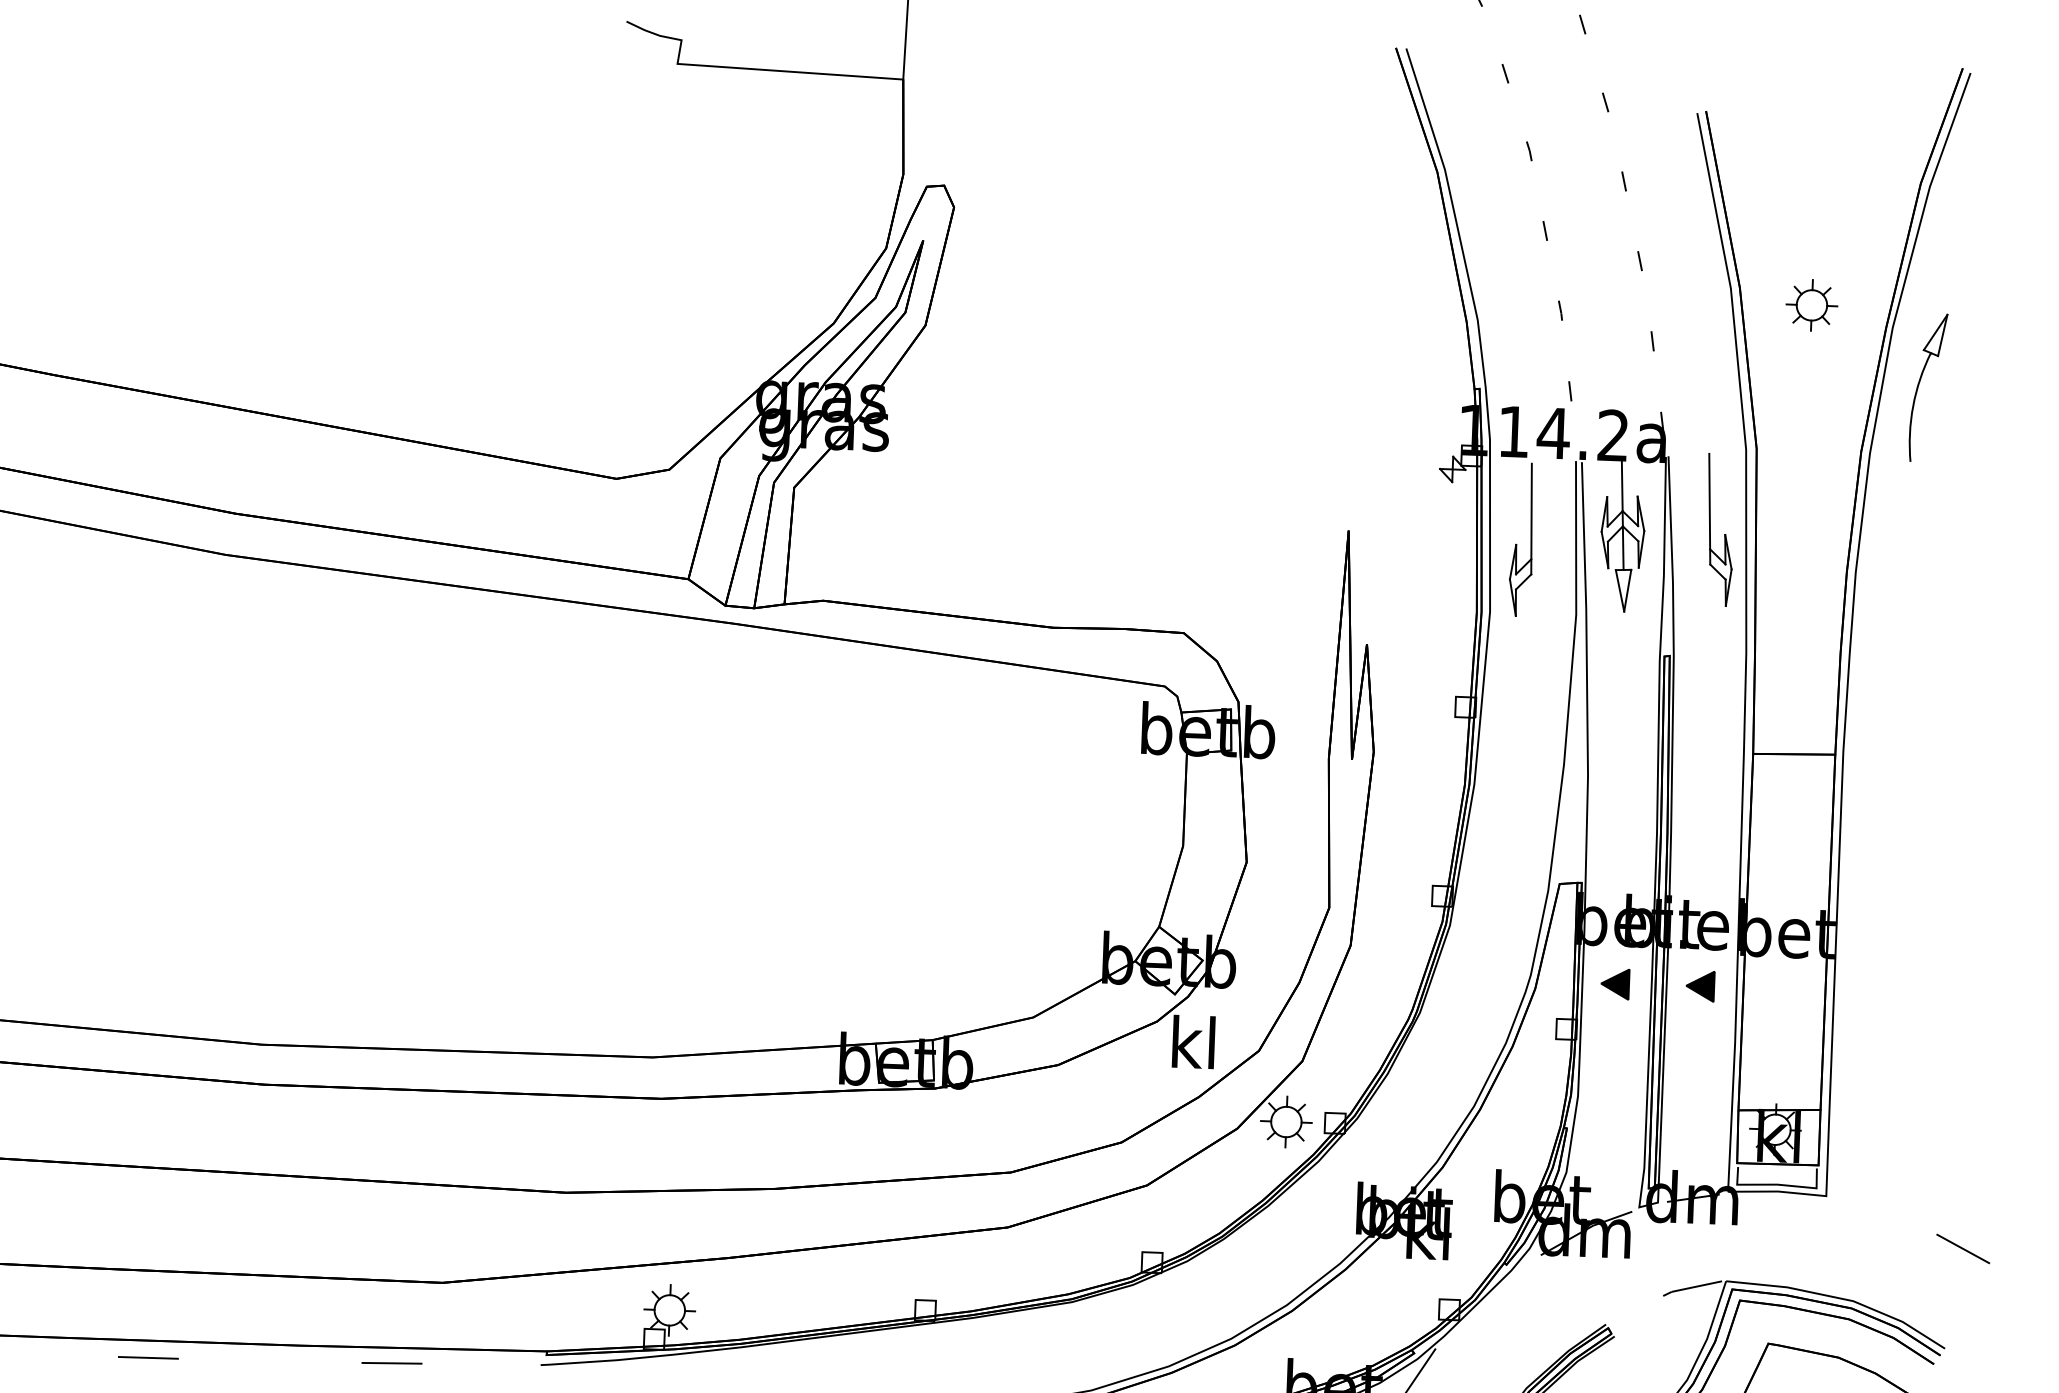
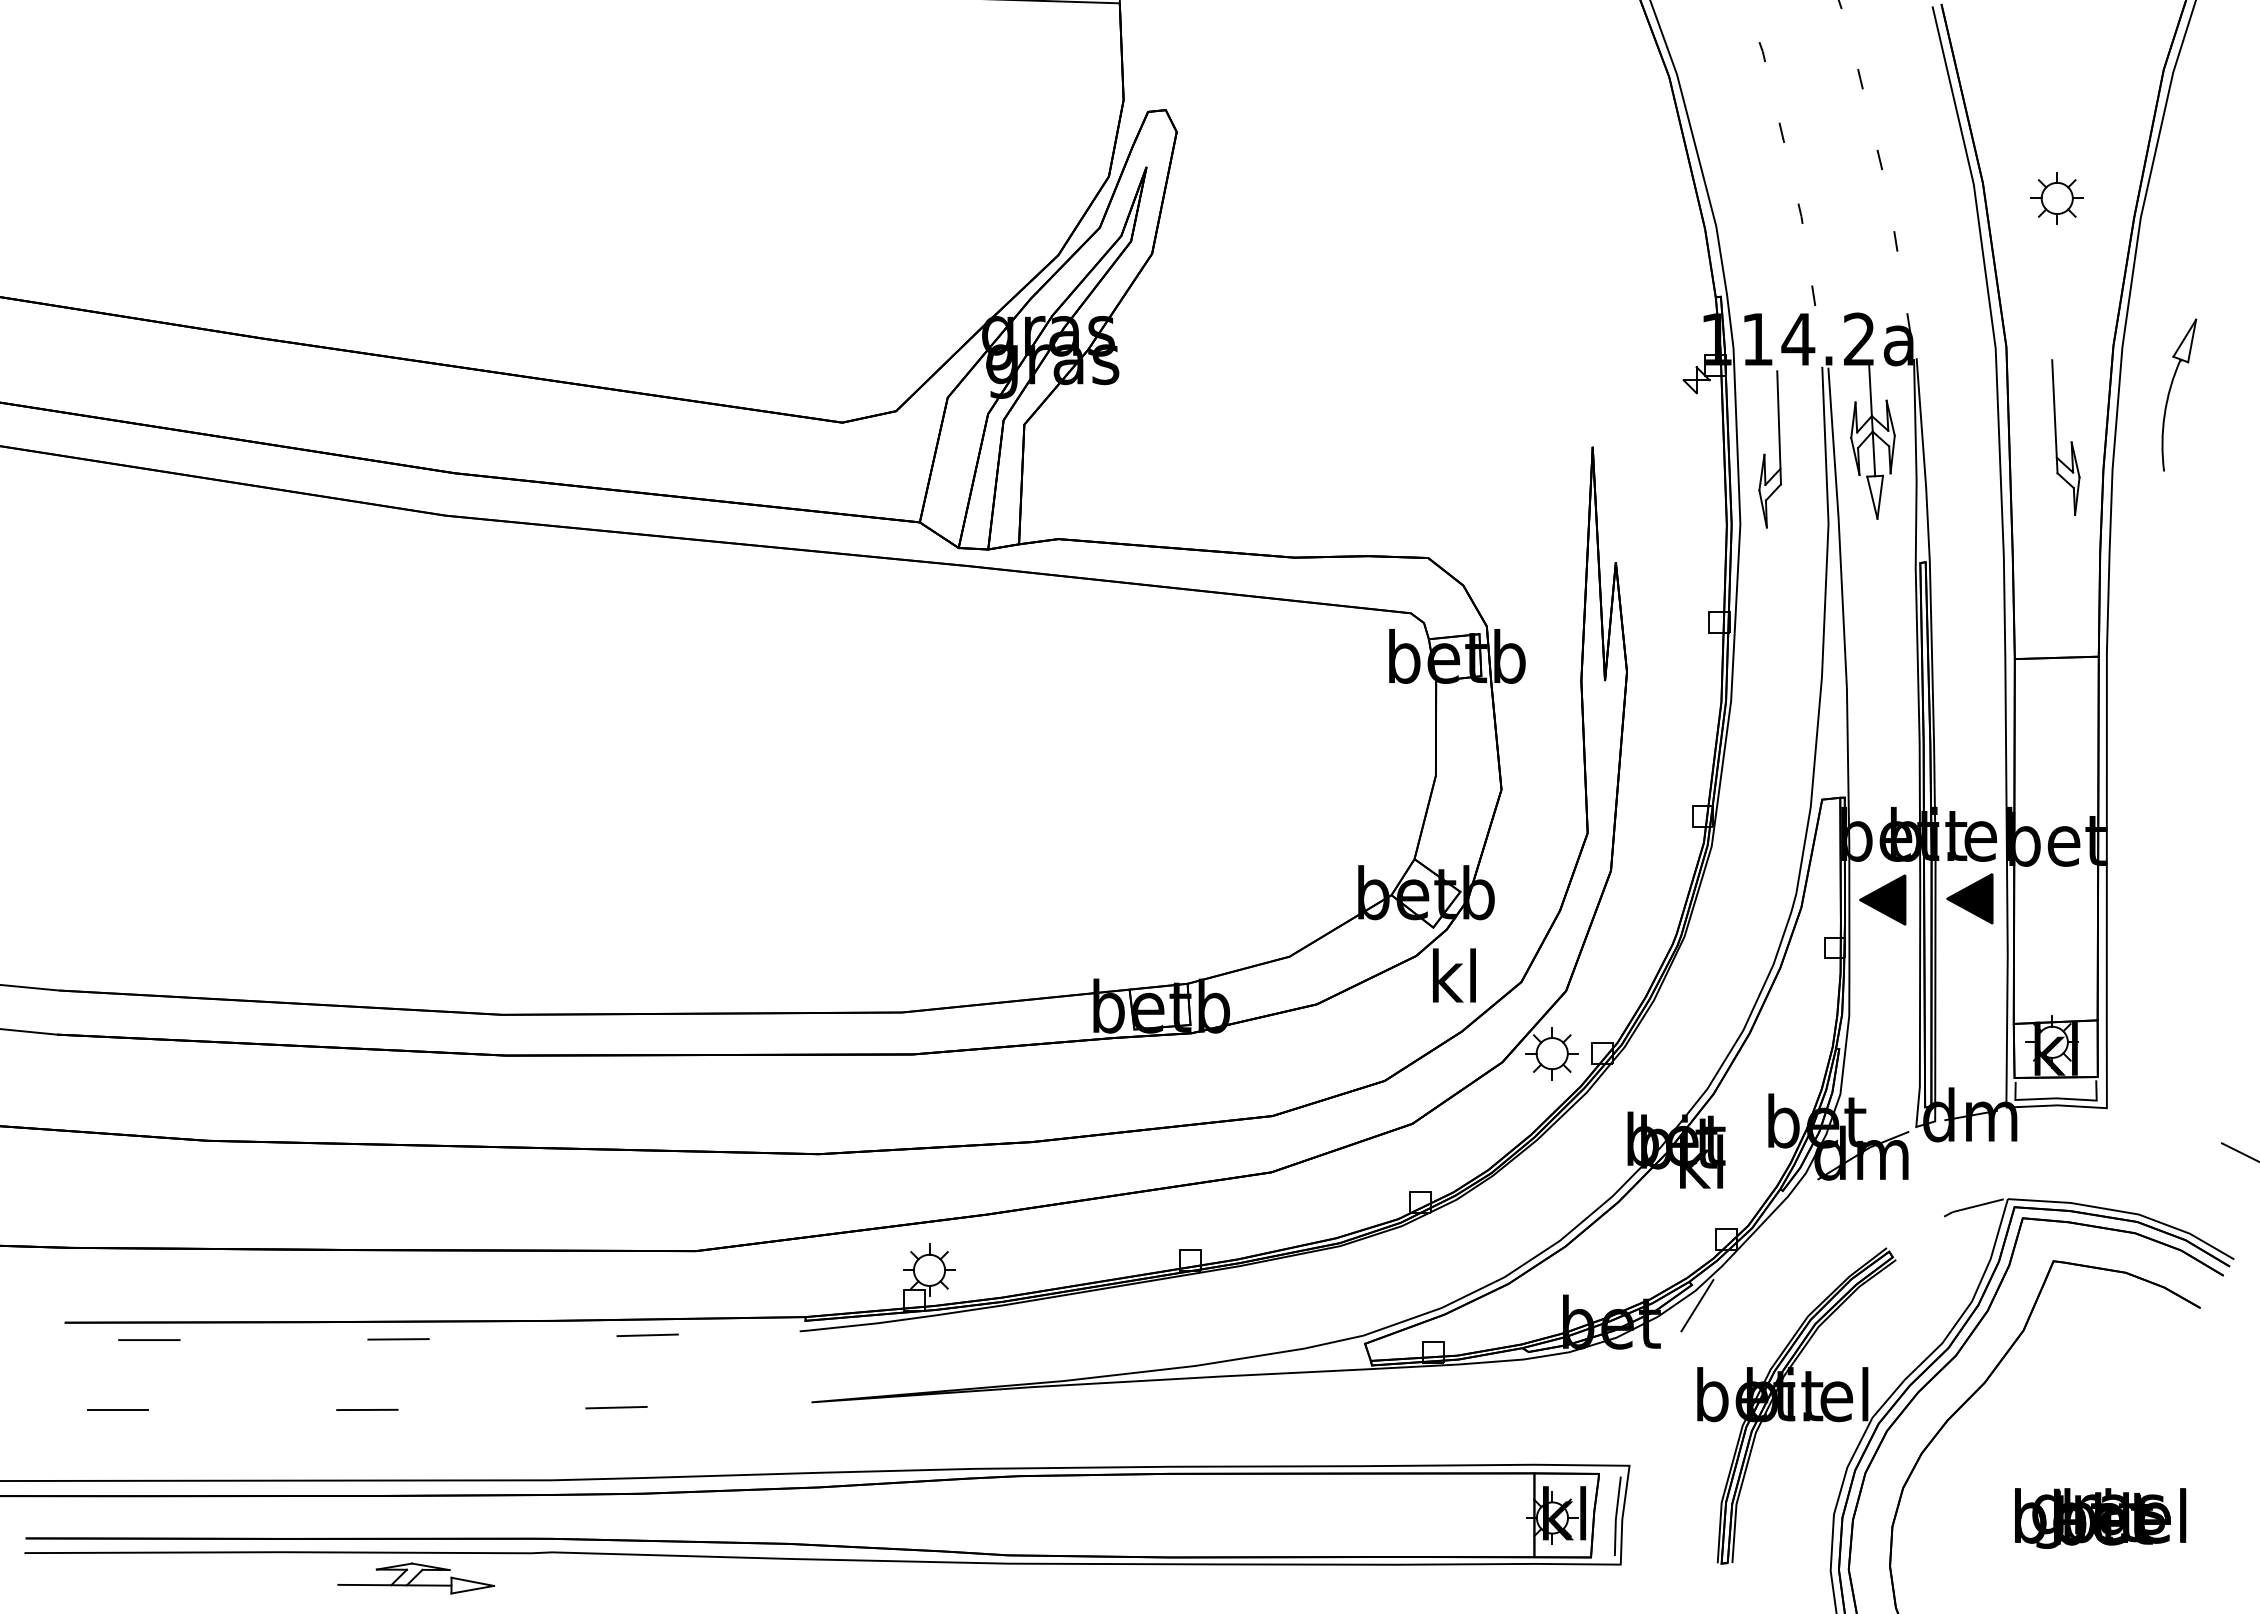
part: (1919, 384) -> (2170, 392), moved
part: (1724, 533) -> (2070, 441), moved
part: (1614, 983) -> (1882, 899), size x1.6
part: (1699, 986) -> (1969, 898), size x1.6

